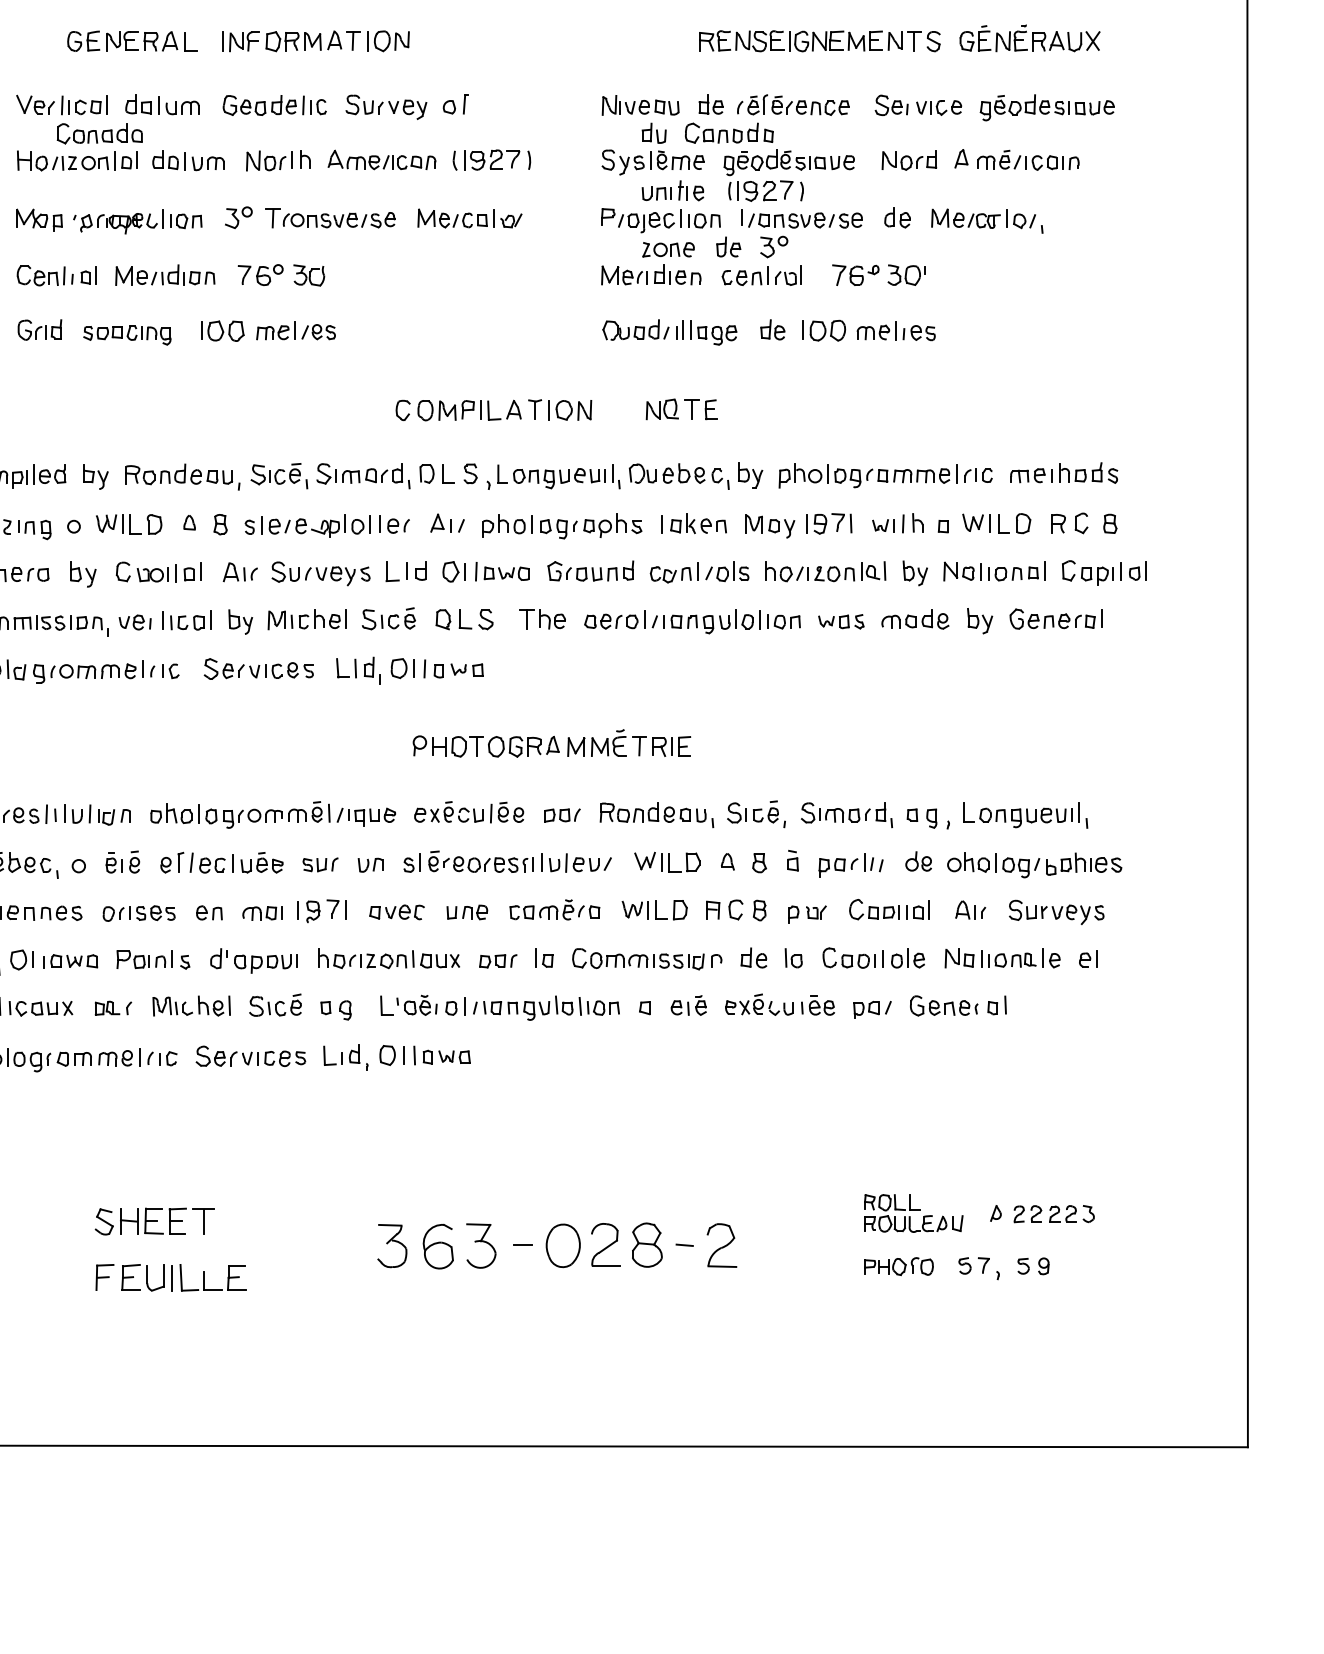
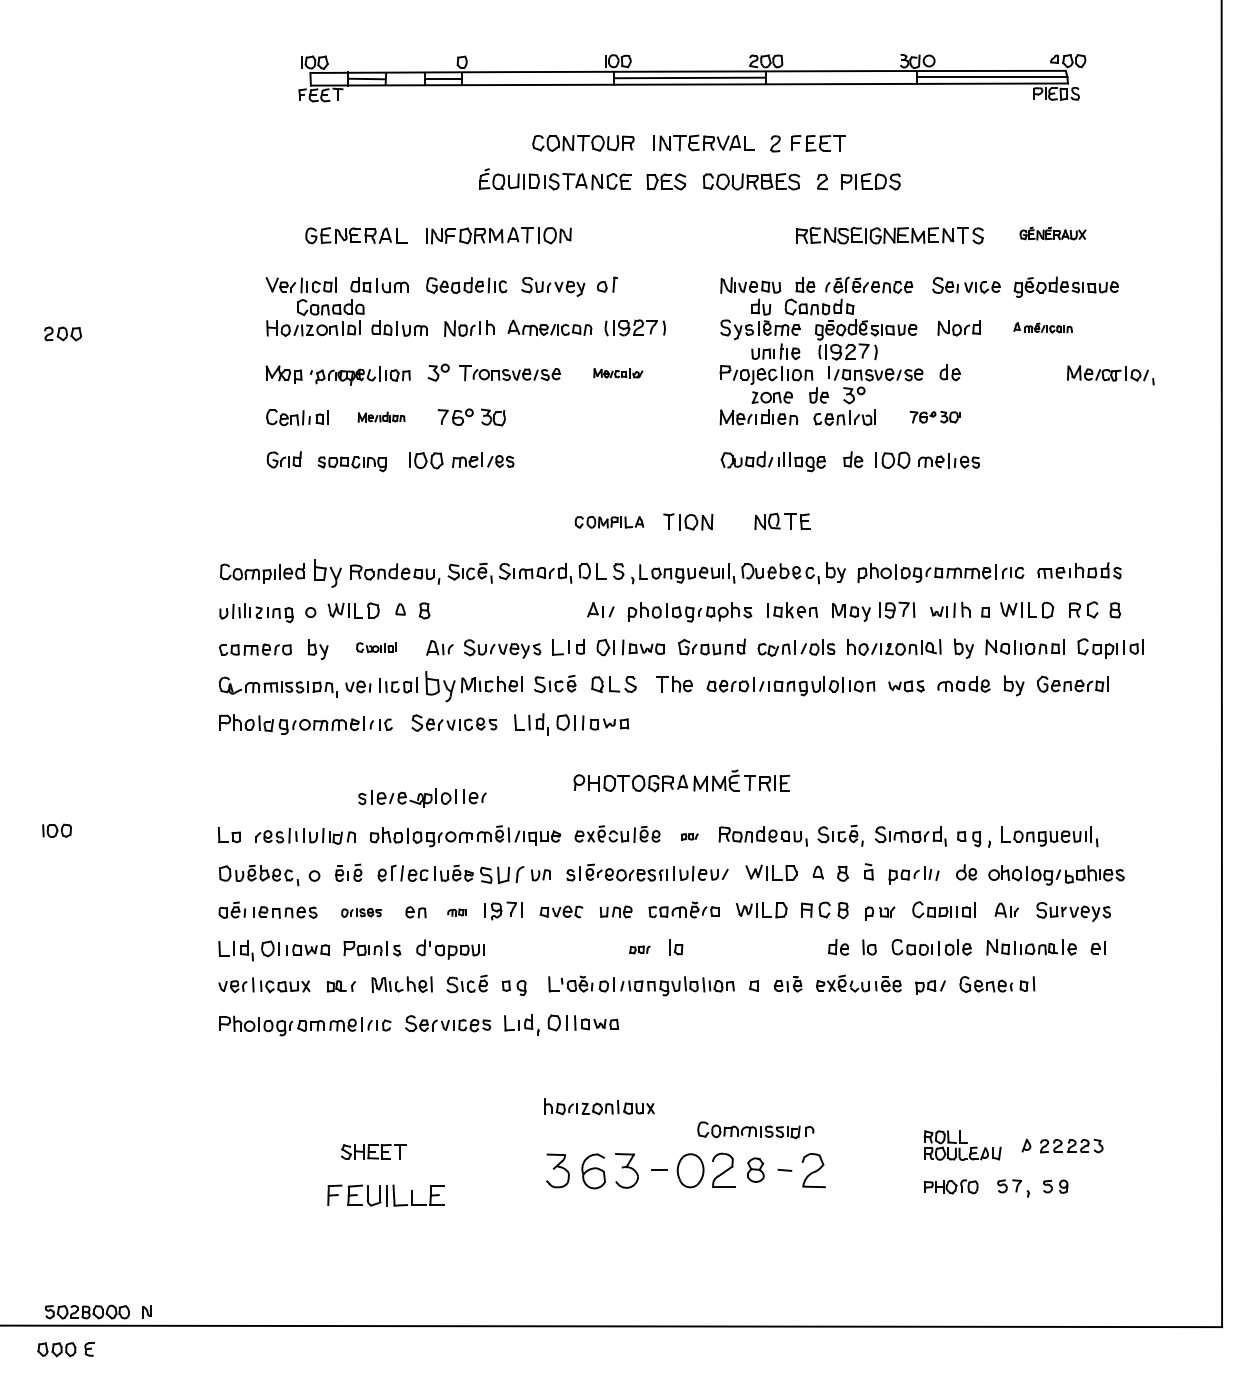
part: (1029, 38) -> (1052, 233), size x0.6
part: (1016, 159) -> (1042, 327), size x0.6
part: (470, 218) -> (618, 373), size x0.6
part: (986, 221) -> (1110, 375), moved
part: (165, 274) -> (381, 416), size x0.6
part: (878, 274) -> (935, 416), size x0.7
part: (458, 410) -> (609, 522), size x0.7
part: (95, 476) -> (327, 573), size x1.4
part: (327, 525) -> (422, 797), moved
part: (158, 571) -> (376, 647), size x0.6
part: (239, 621) -> (439, 686), size x1.6
part: (561, 815) -> (689, 836), size x0.6
part: (320, 864) -> (502, 874), size x1.6
part: (139, 913) -> (361, 912), size x0.7
part: (261, 913) -> (456, 912), size x0.6
part: (389, 958) -> (599, 1106), moved
part: (646, 959) -> (755, 1130), moved
part: (497, 960) -> (639, 949), size x0.7
part: (154, 1221) -> (373, 1151), size x0.7
part: (646, 1244) -> (755, 1169), size x0.7

